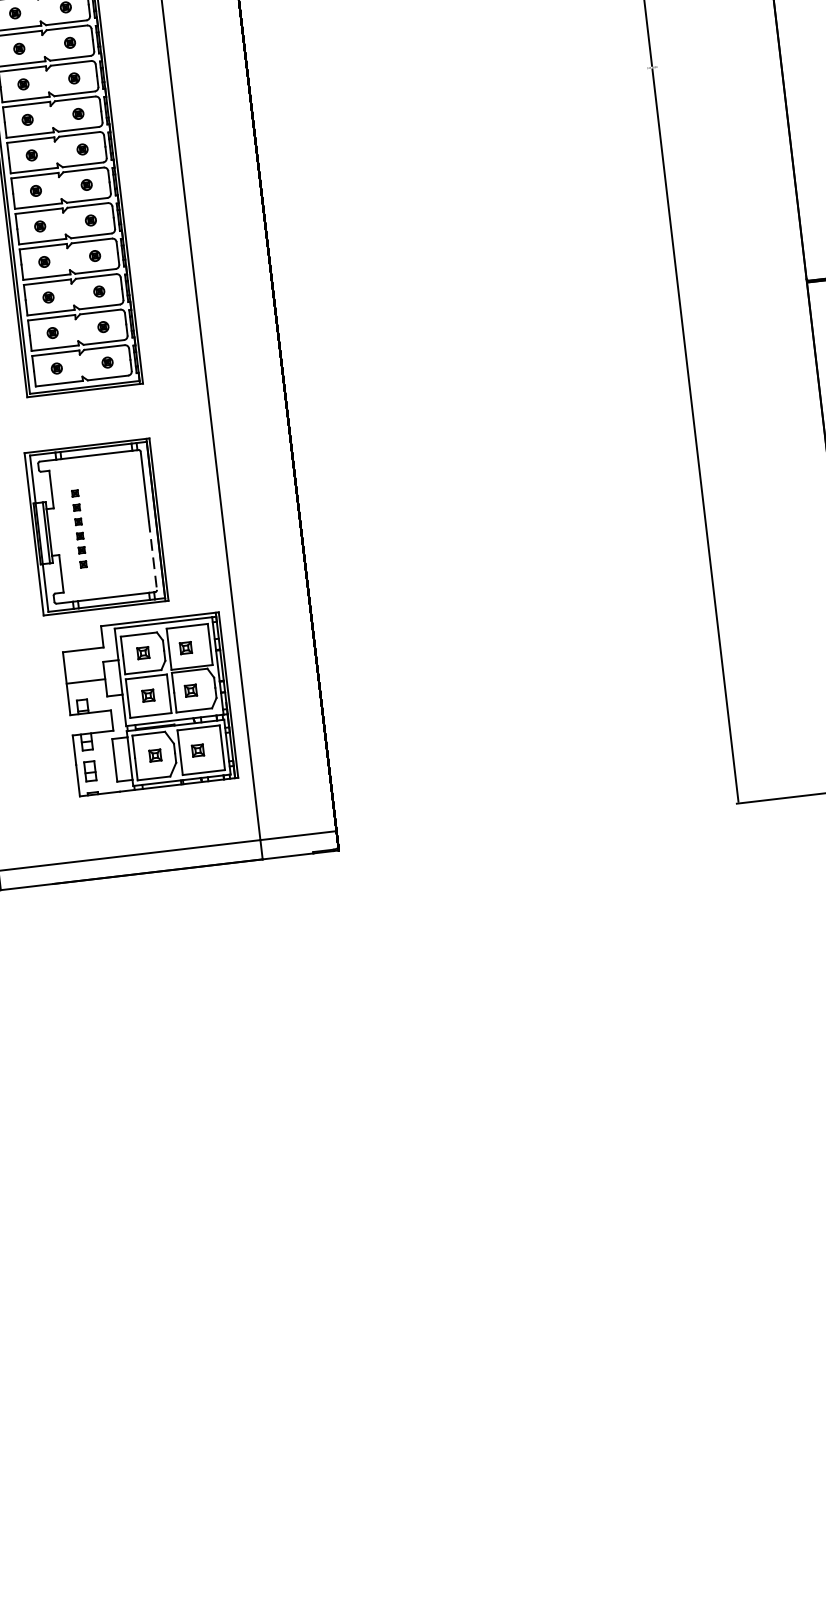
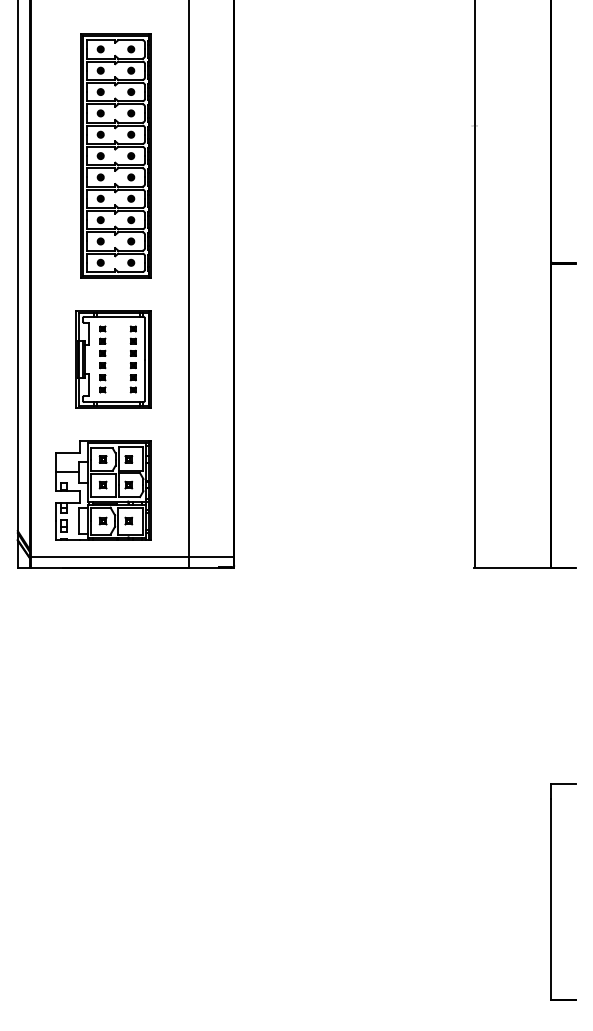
part: (128, 523) -> (132, 359), added
part: (78, 529) -> (102, 359), size x1.43
line: (152, 555) -> (144, 380), dashed -> solid
part: (149, 704) -> (103, 490), moved

